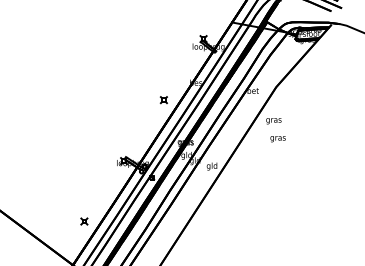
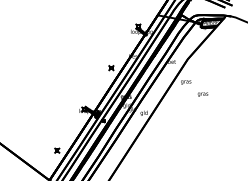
text: (277, 138) -> (202, 94), moved

